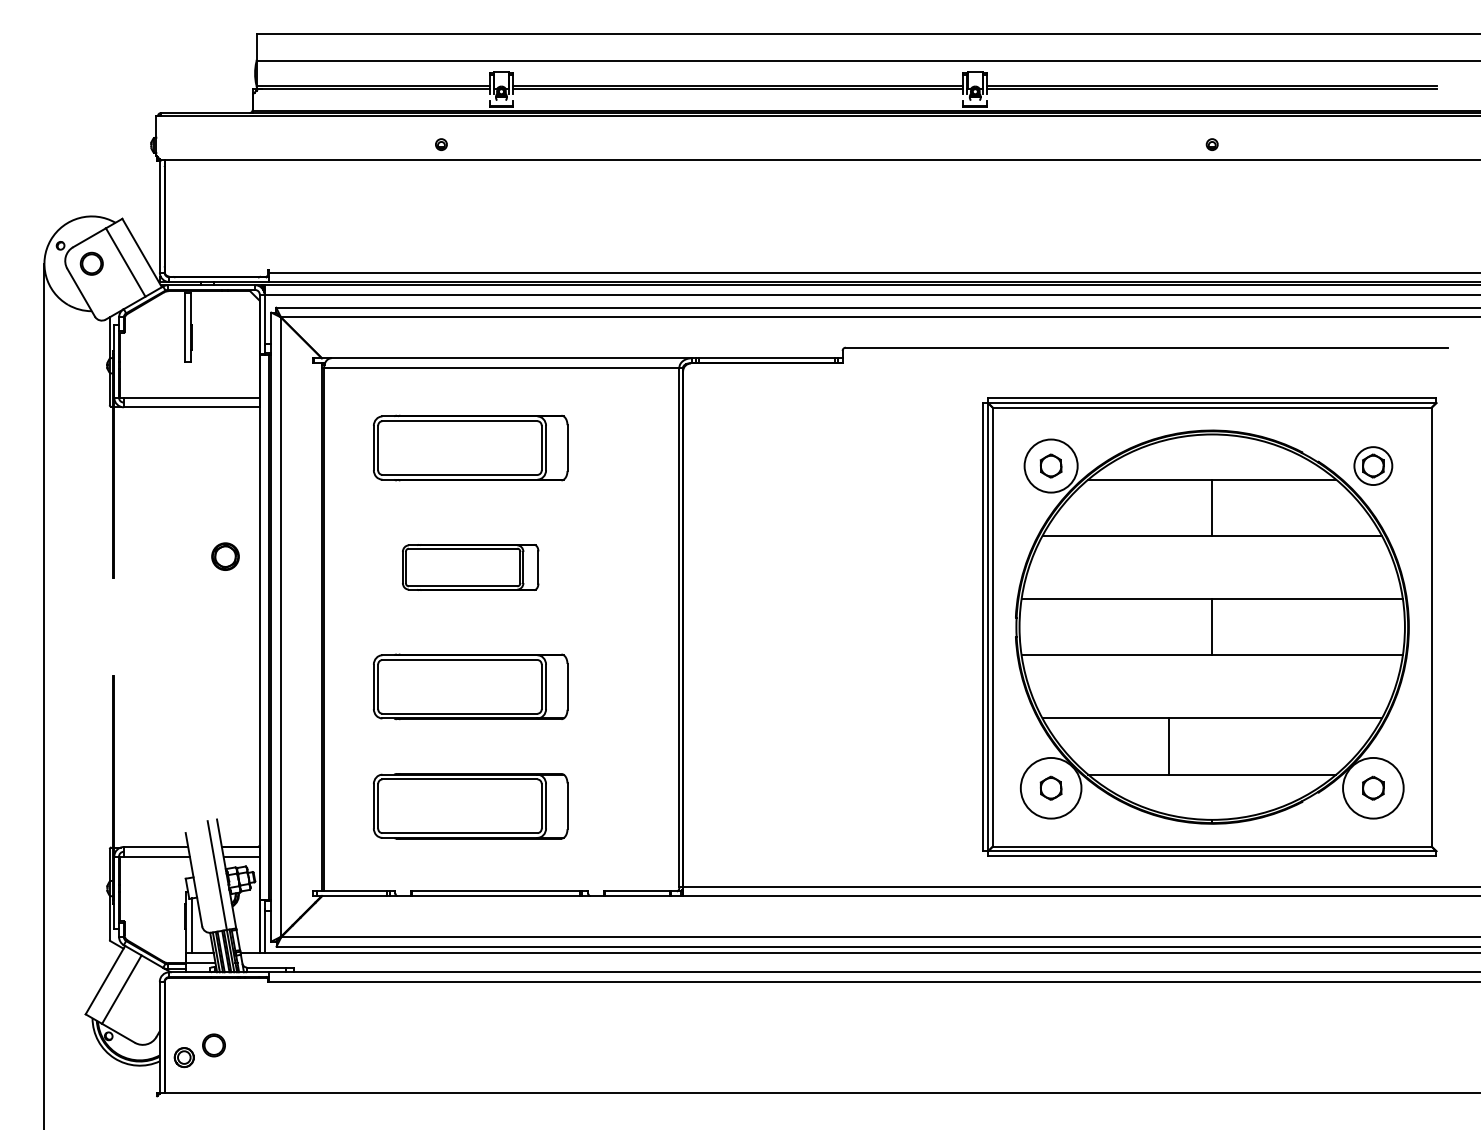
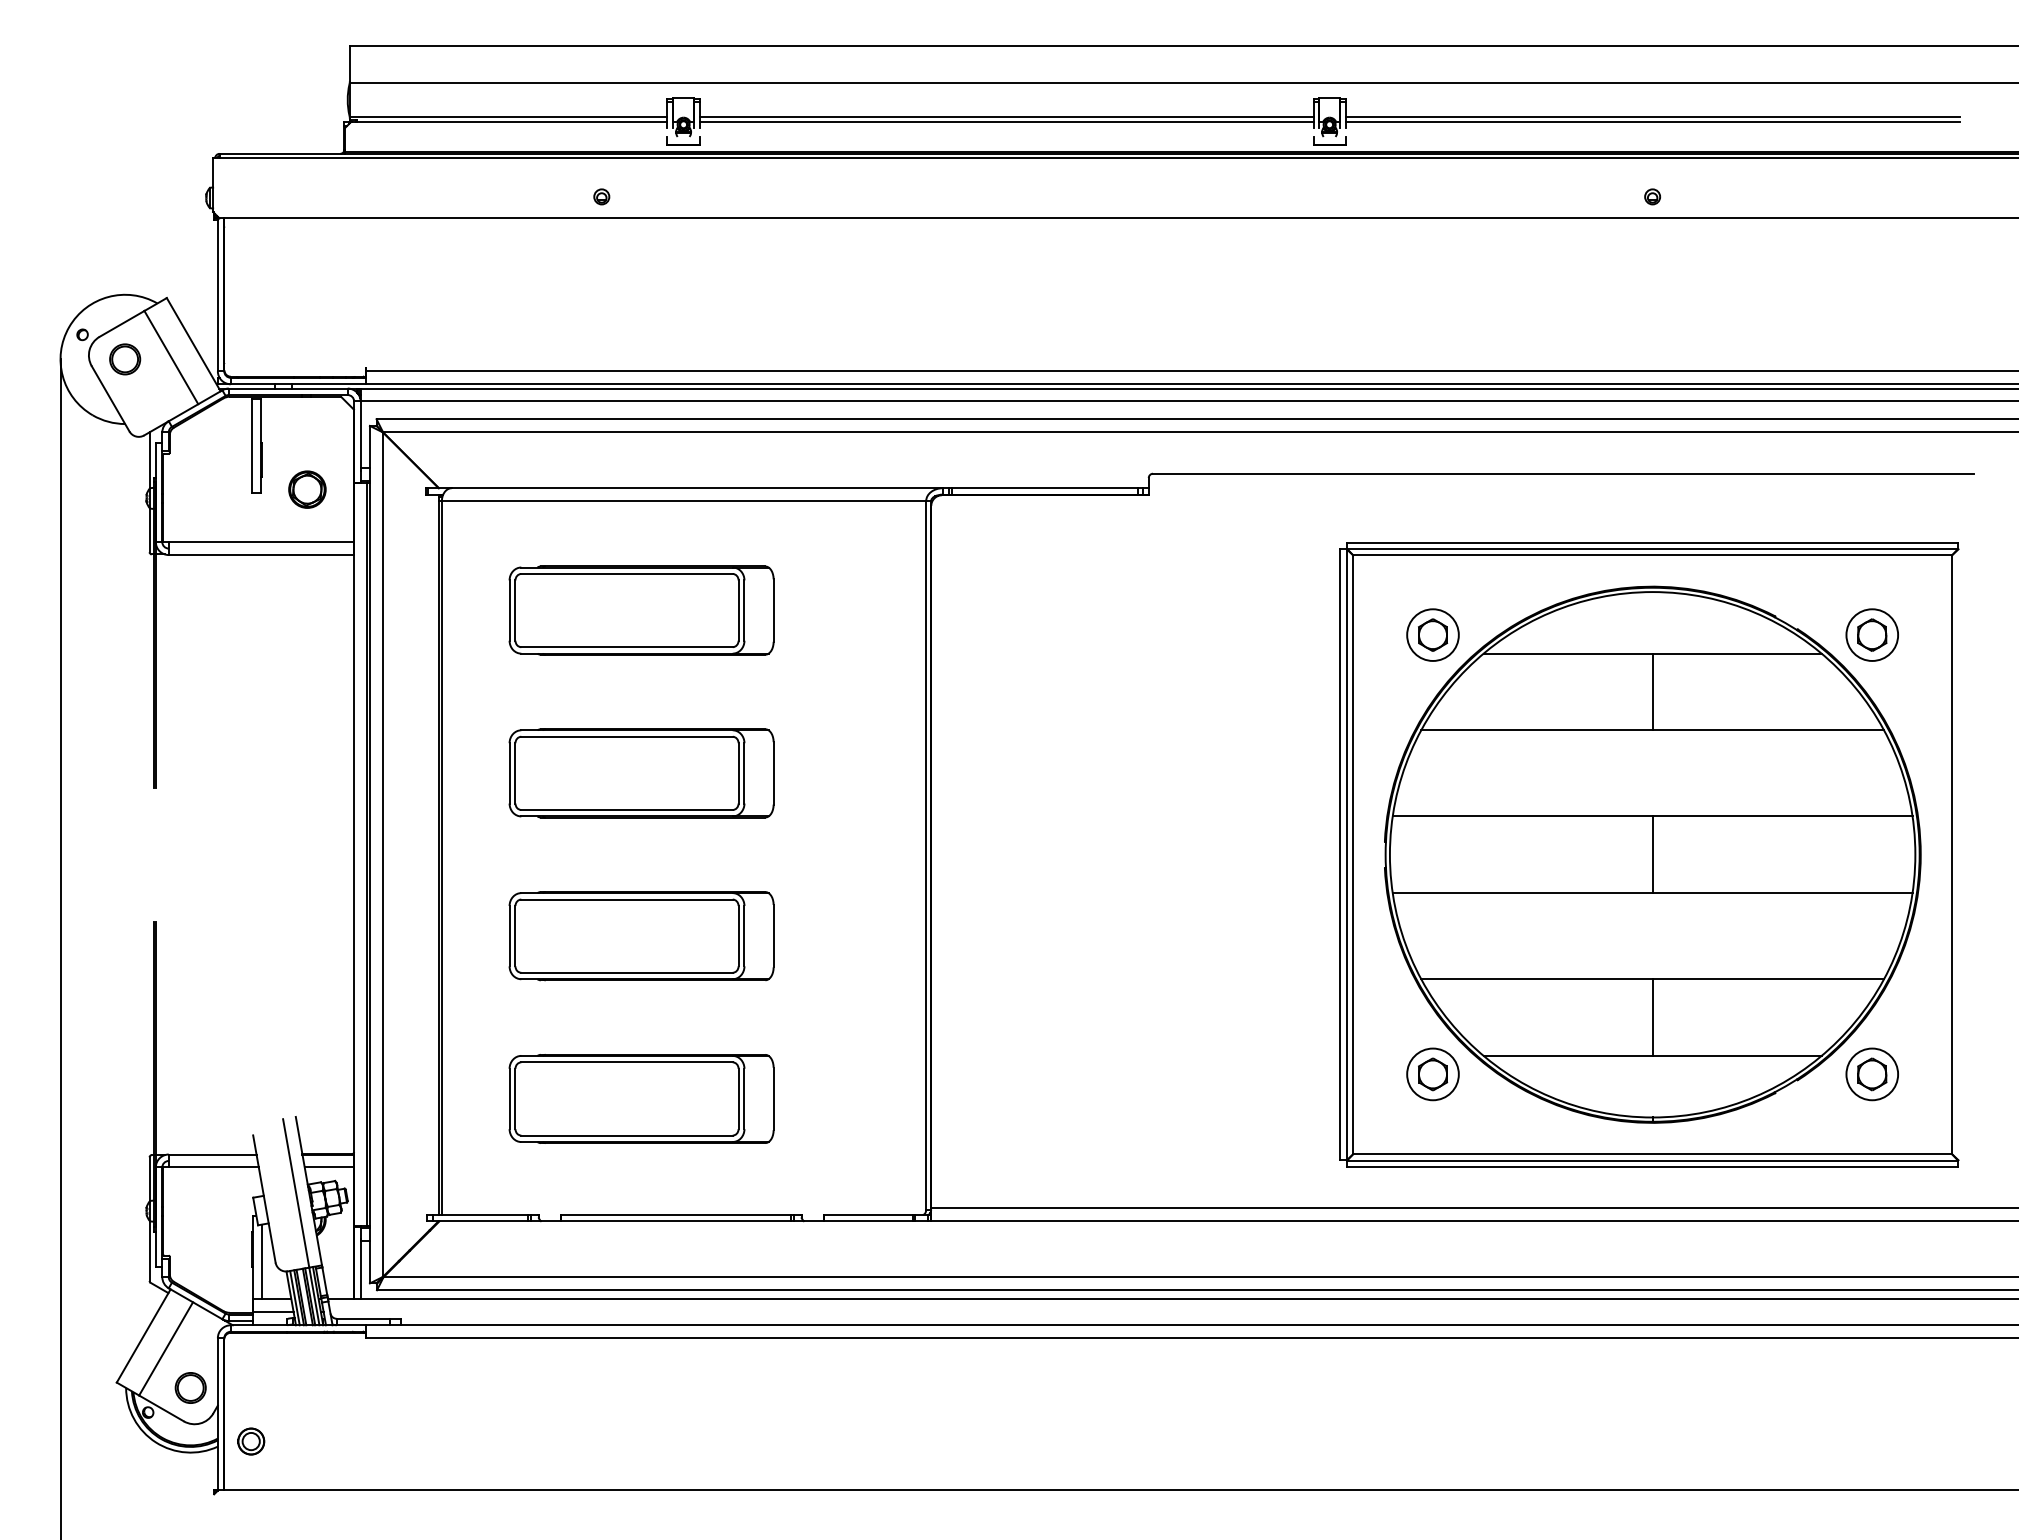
circle: (1050, 465) -> (1432, 634), size x0.71
part: (225, 556) -> (307, 489), moved
part: (470, 567) -> (641, 773), size x1.43
line: (1168, 746) -> (1652, 1017), moved
circle: (1050, 788) -> (1432, 1074), size x0.62
circle: (1373, 788) -> (1872, 1074), size x0.62
part: (213, 1045) -> (190, 1387), moved

